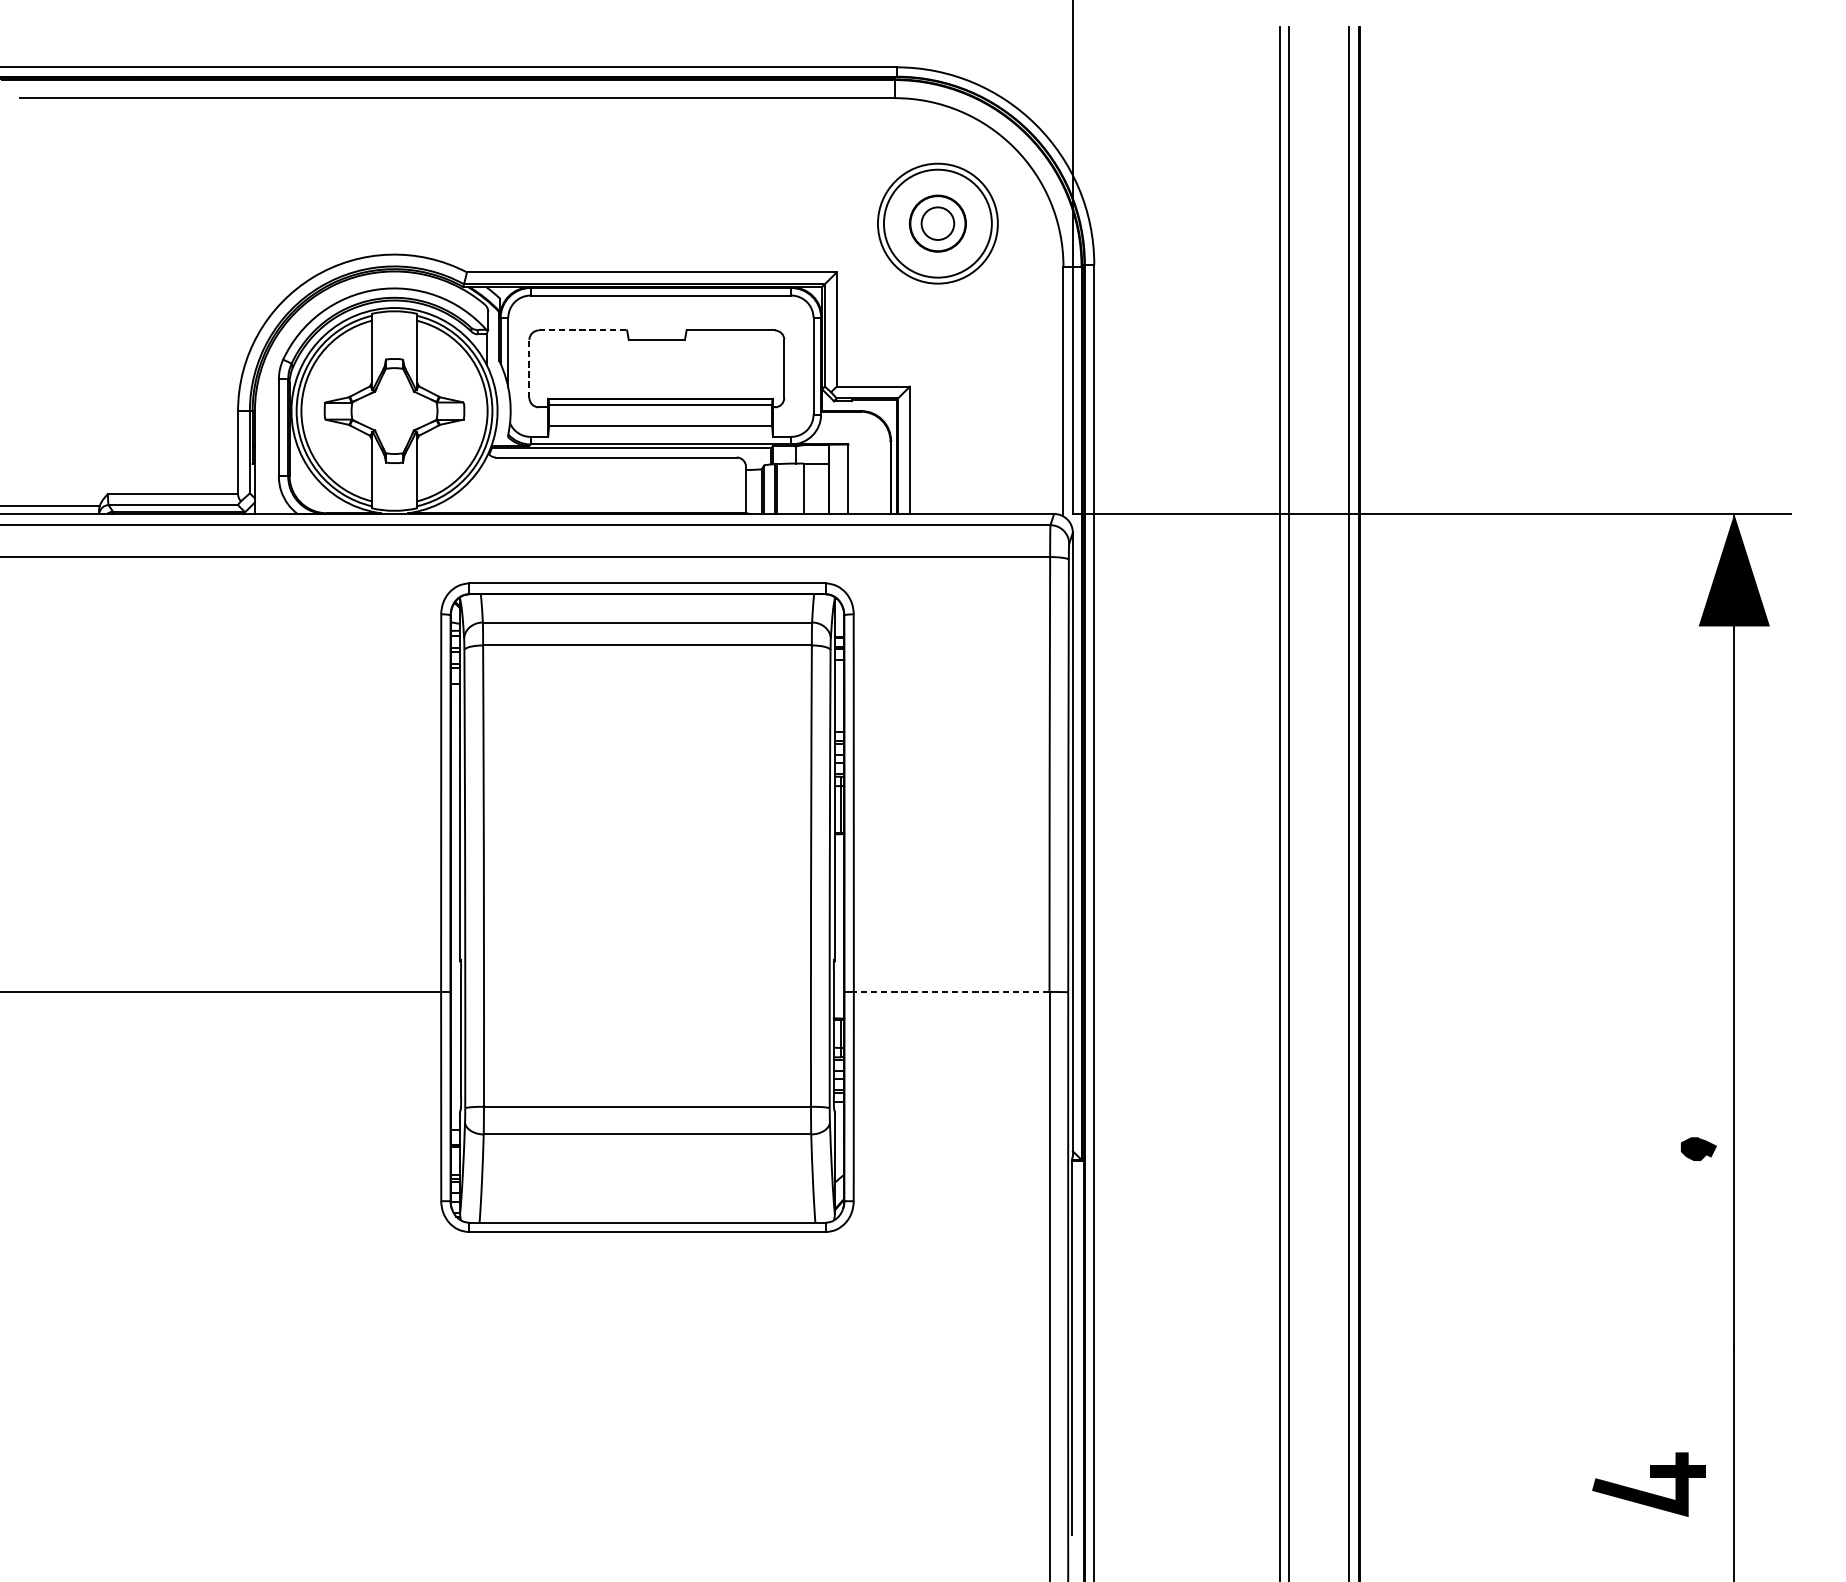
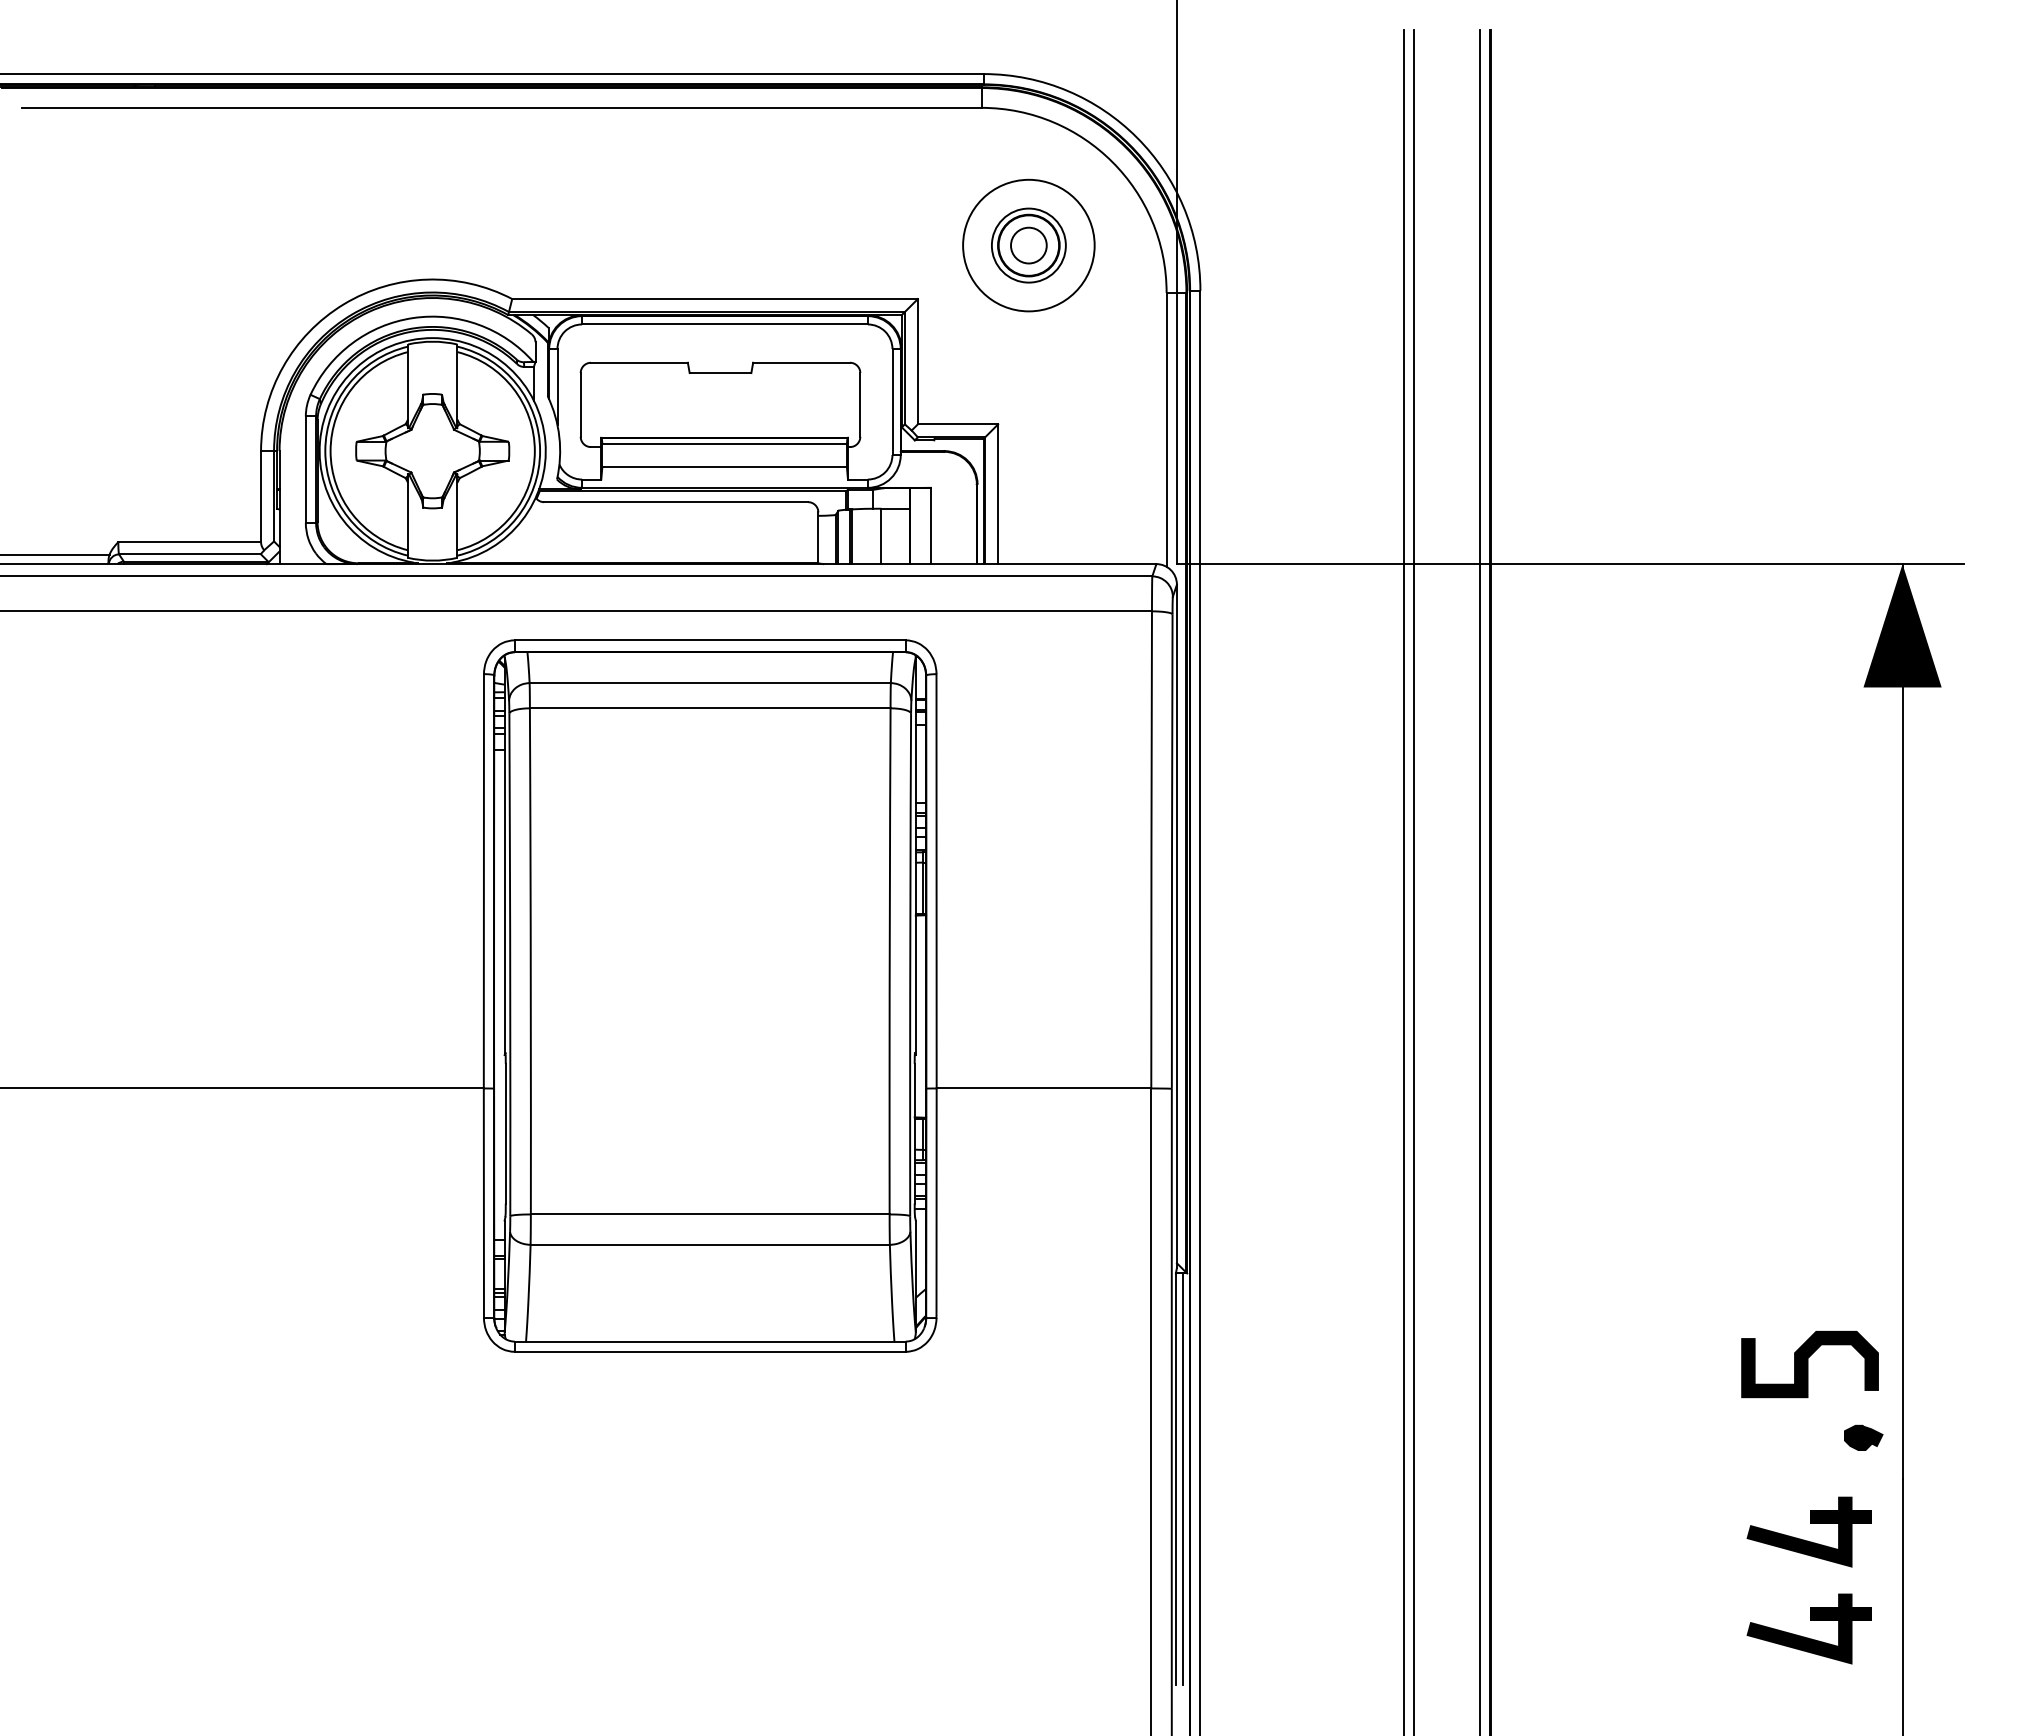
circle: (937, 223) -> (1028, 245), size x0.62
line: (583, 330) -> (639, 362), dashed -> solid
line: (529, 368) -> (580, 404), dashed -> solid
line: (951, 991) -> (1043, 1088), dashed -> solid
part: (1698, 1148) -> (1863, 1437), moved
curve: (1648, 1243) -> (1808, 1364), added
line: (1078, 1347) -> (1183, 1478), added
part: (1650, 1388) -> (1810, 1523), added

